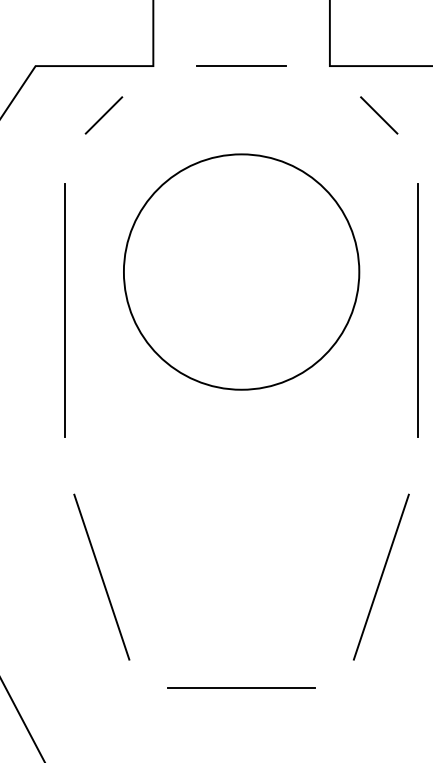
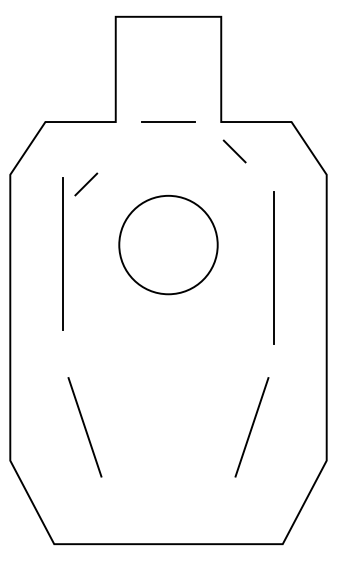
line: (104, 115) -> (86, 184), moved
line: (378, 115) -> (234, 151), moved
circle: (241, 271) -> (168, 244), size x0.7
line: (64, 309) -> (62, 253), moved
line: (241, 687) -> (168, 493), removed

